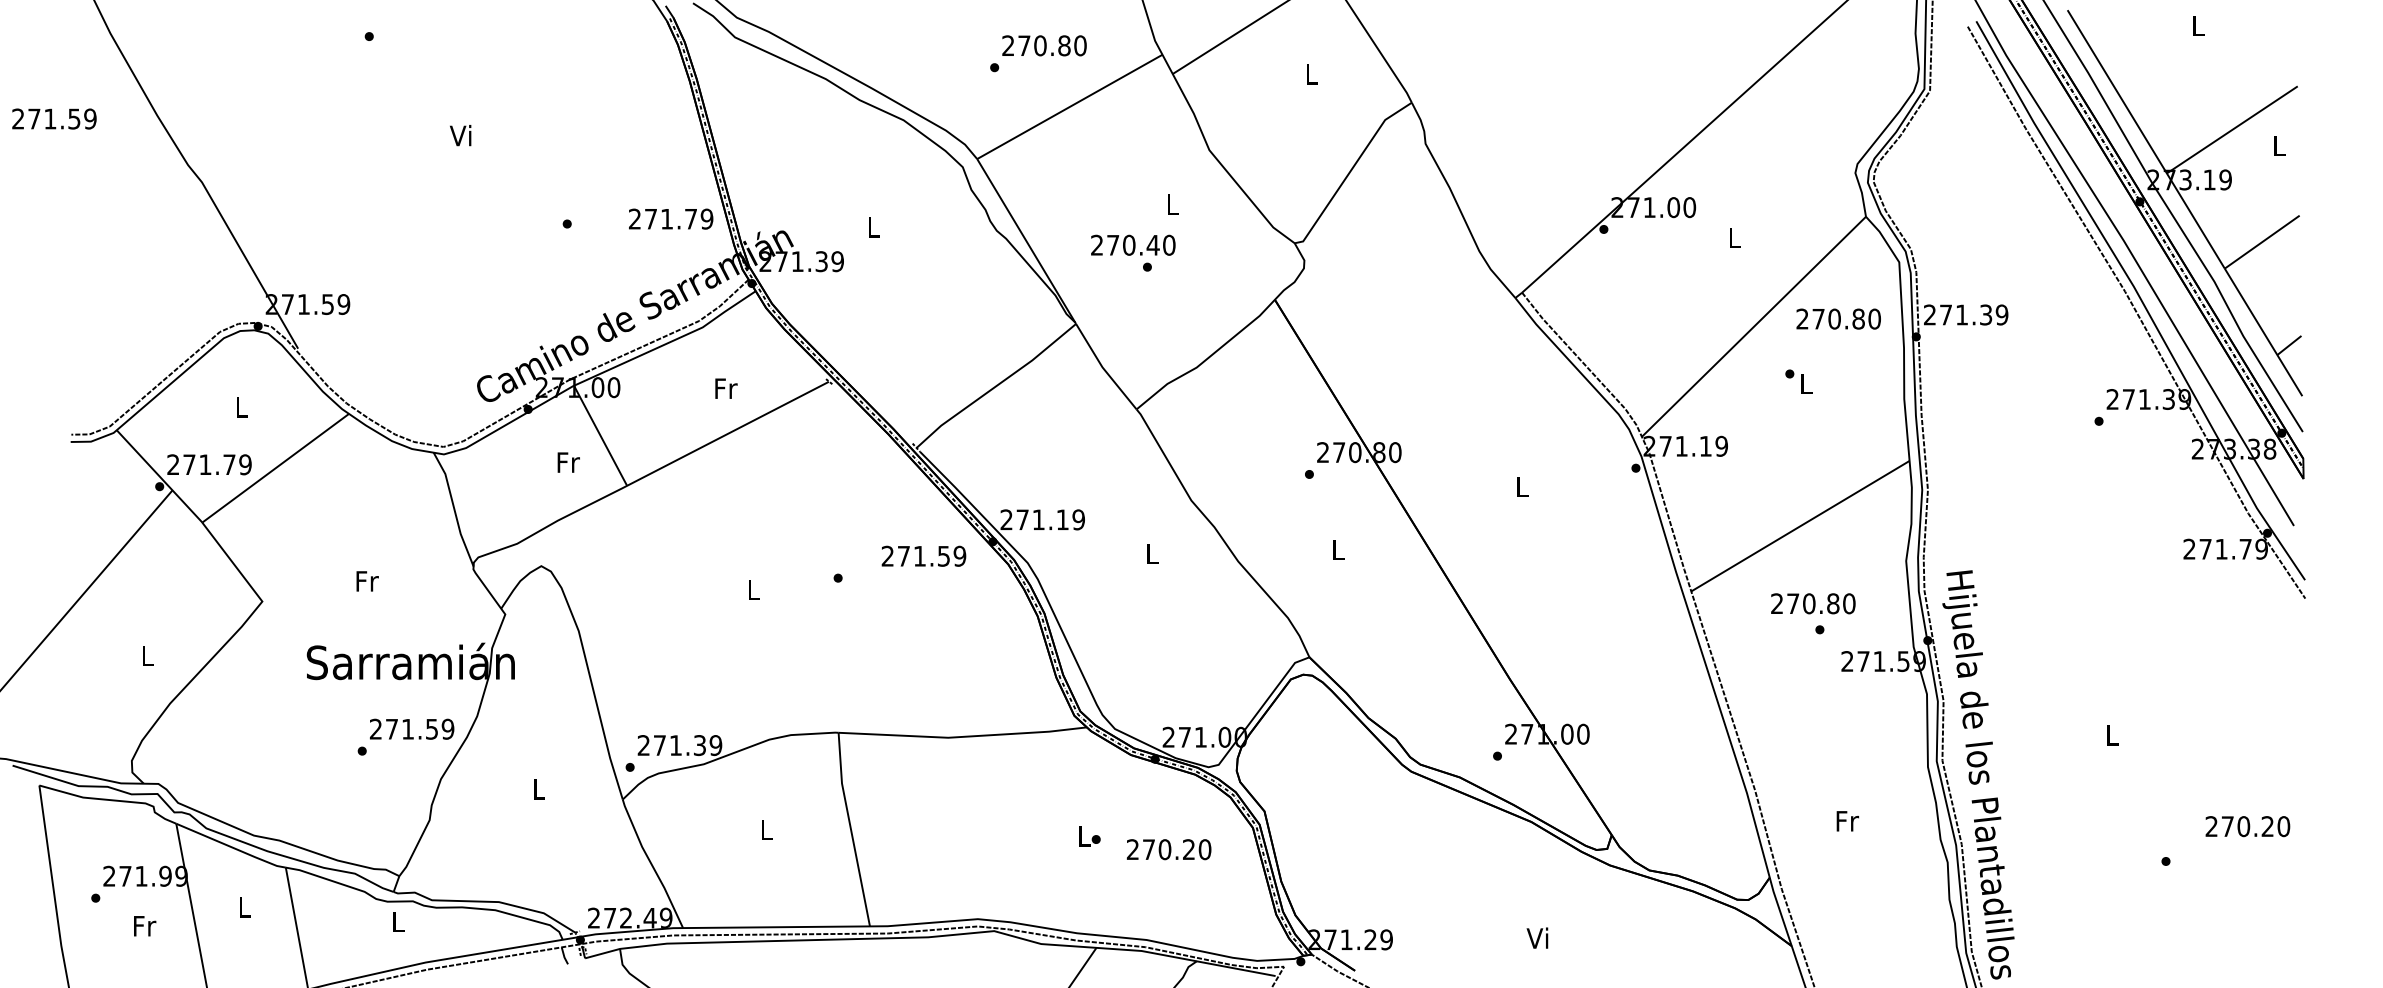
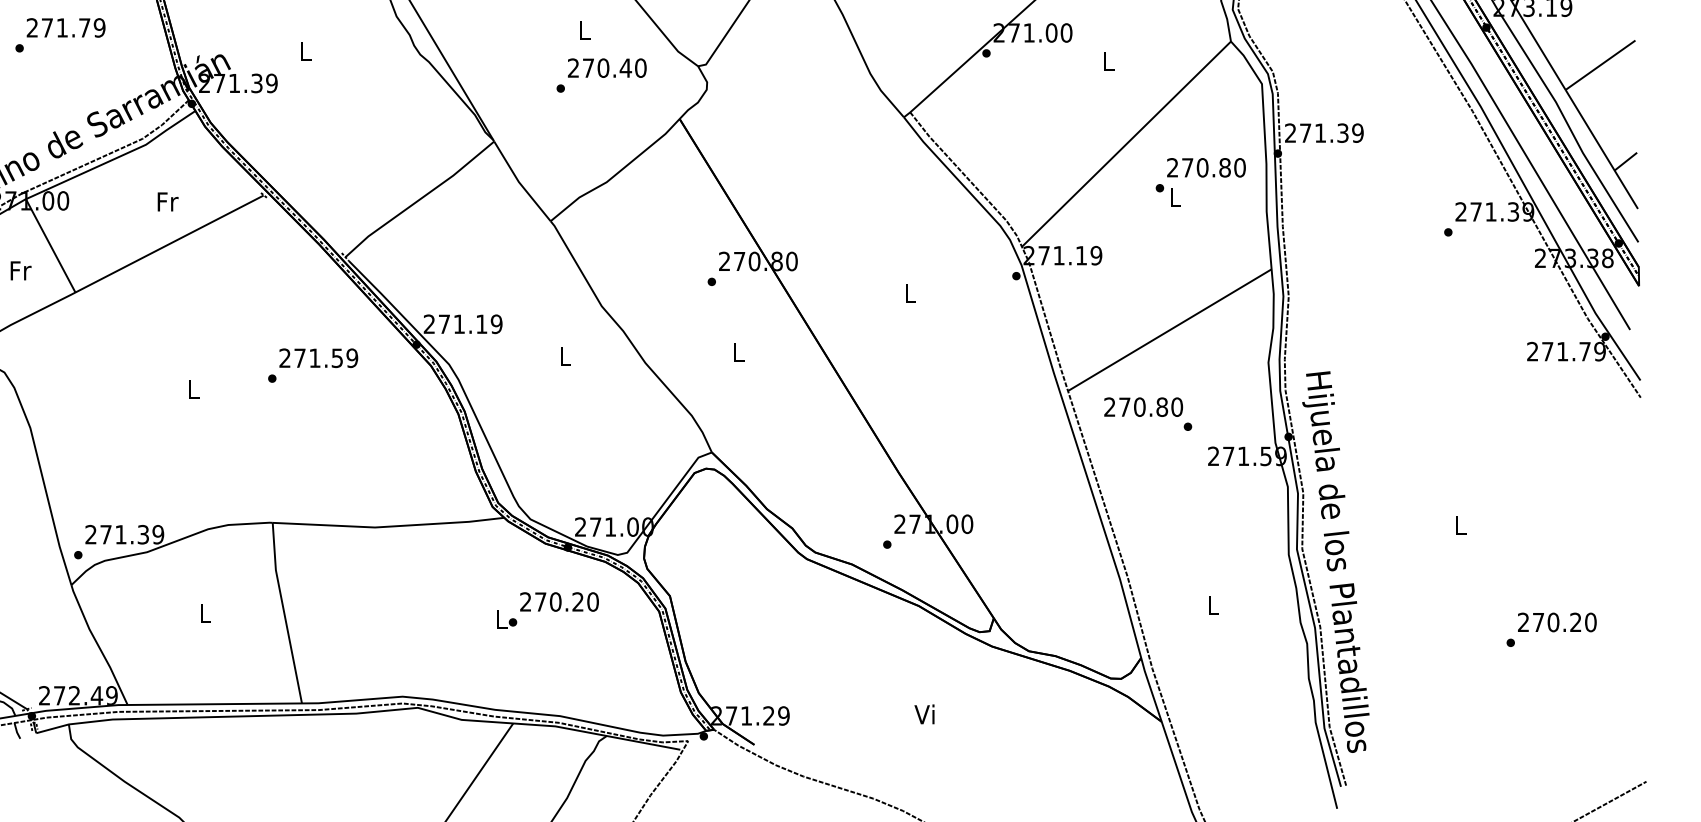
text: (671, 218) -> (66, 27), moved
text: (1133, 244) -> (607, 67), moved
text: (1838, 318) -> (1206, 167), moved
text: (923, 555) -> (318, 357), moved
text: (1813, 603) -> (1143, 406), moved
text: (1847, 821) -> (1213, 605), Fr -> L
text: (2247, 826) -> (1556, 622), moved
text: (1168, 849) -> (558, 601), moved

